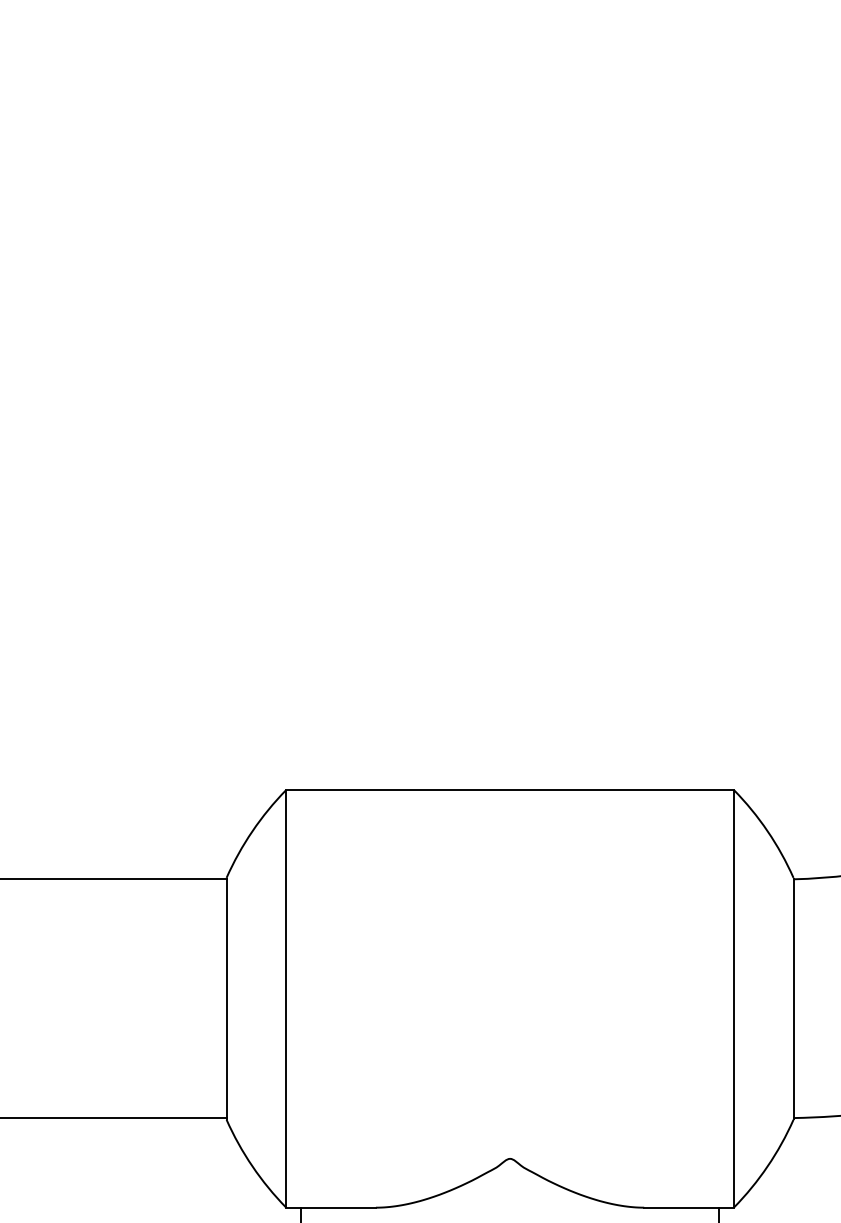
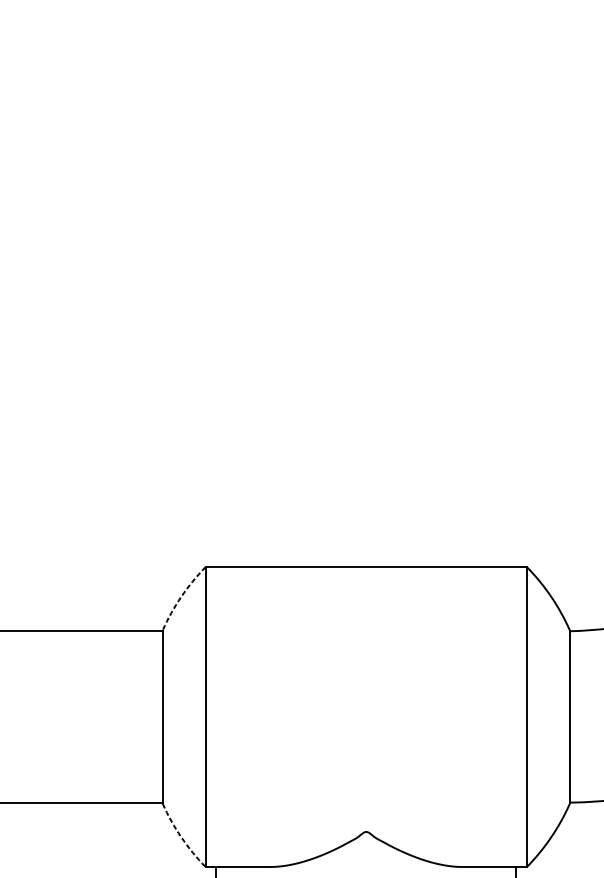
arc: (252, 831) -> (181, 596), solid -> dashed
arc: (252, 1166) -> (181, 837), solid -> dashed

